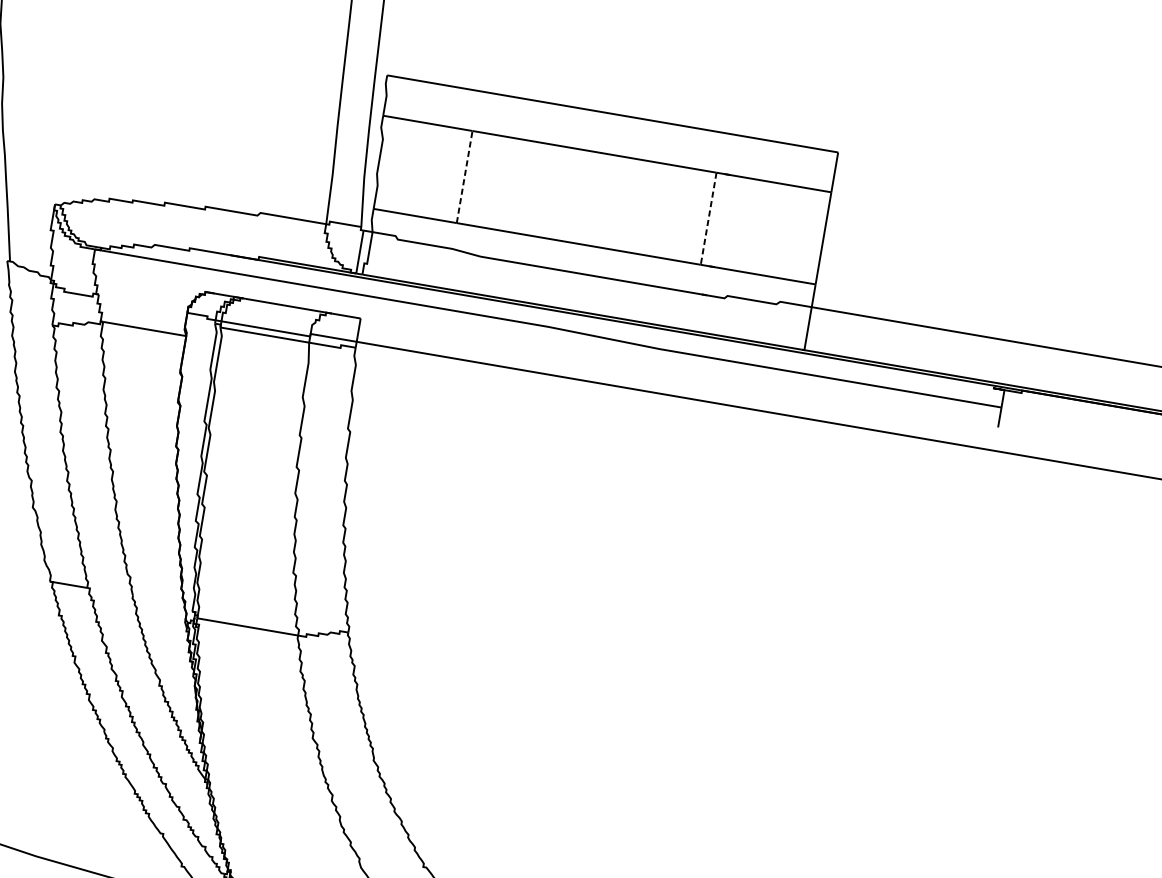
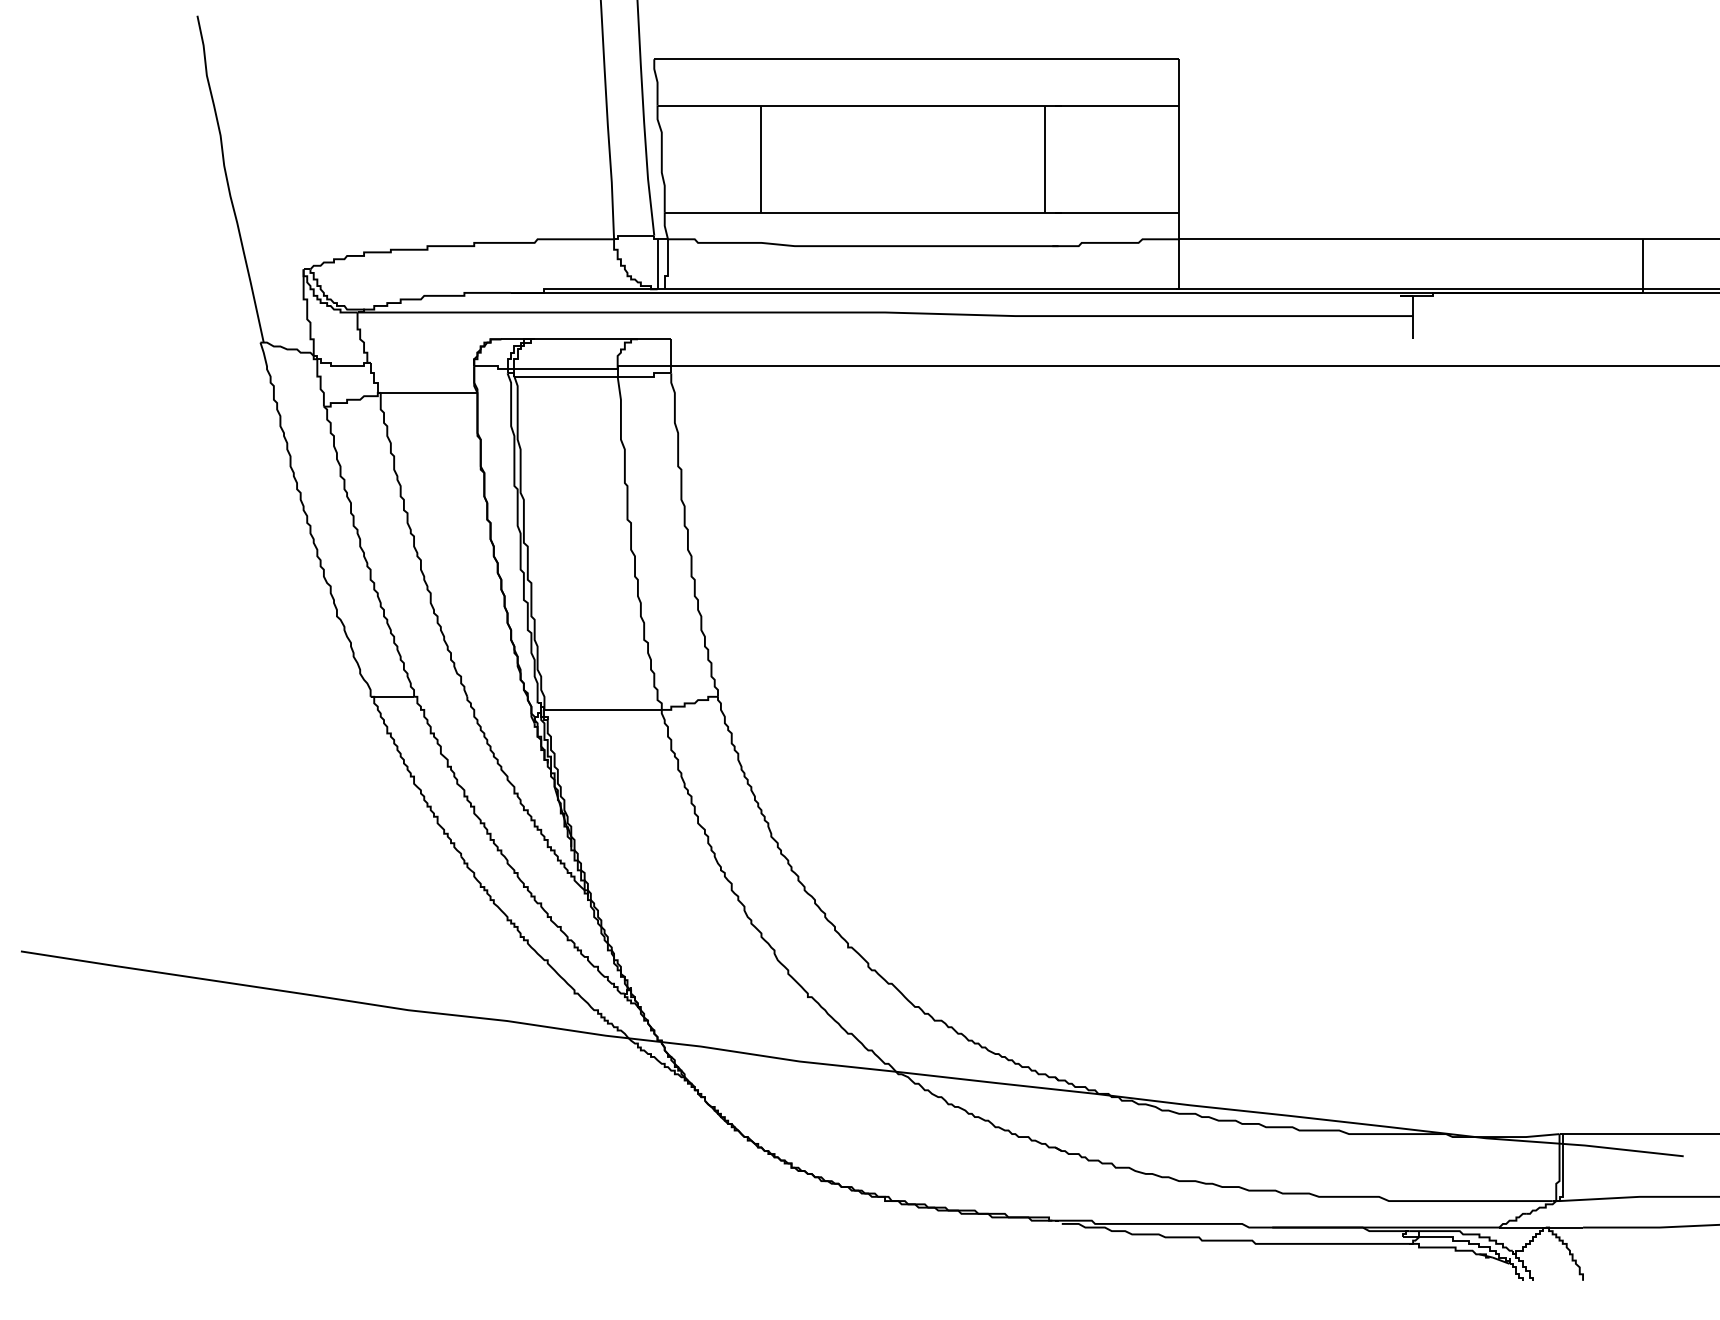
line: (464, 177) -> (761, 159), dashed -> solid
line: (708, 218) -> (1045, 159), dashed -> solid

